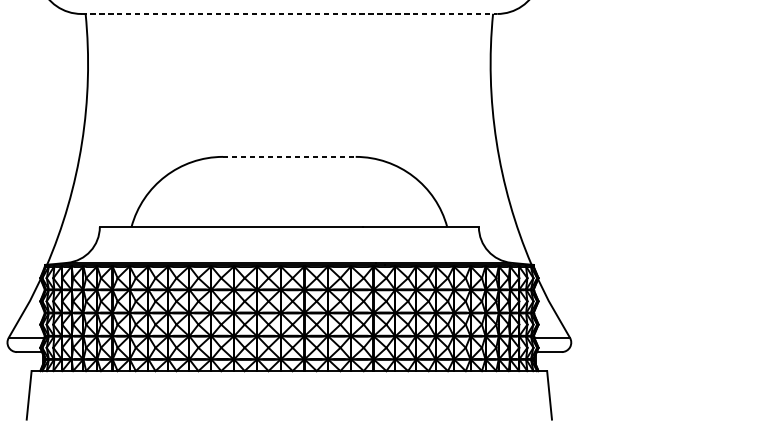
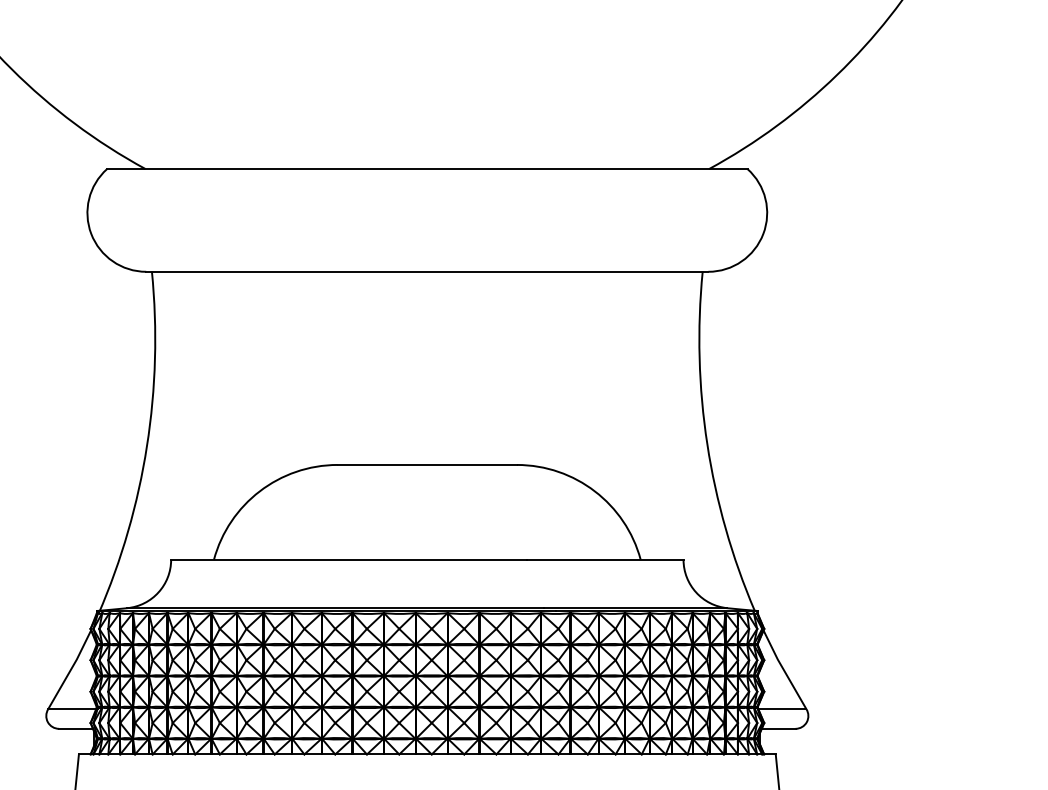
line: (289, 13) -> (427, 271), dashed -> solid
line: (289, 156) -> (427, 464), dashed -> solid

